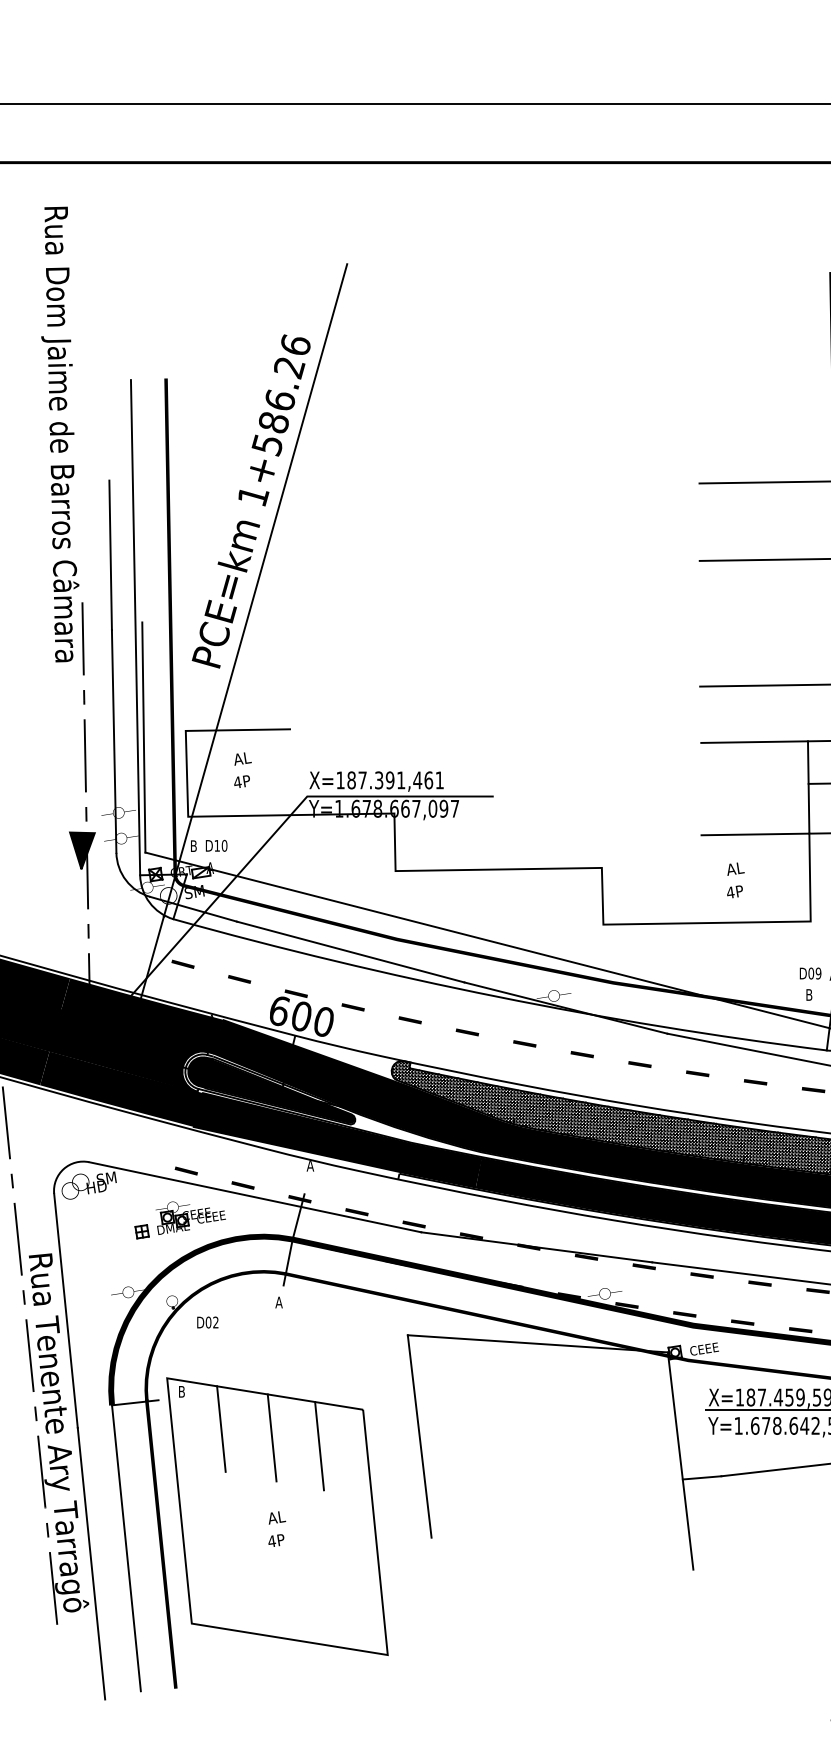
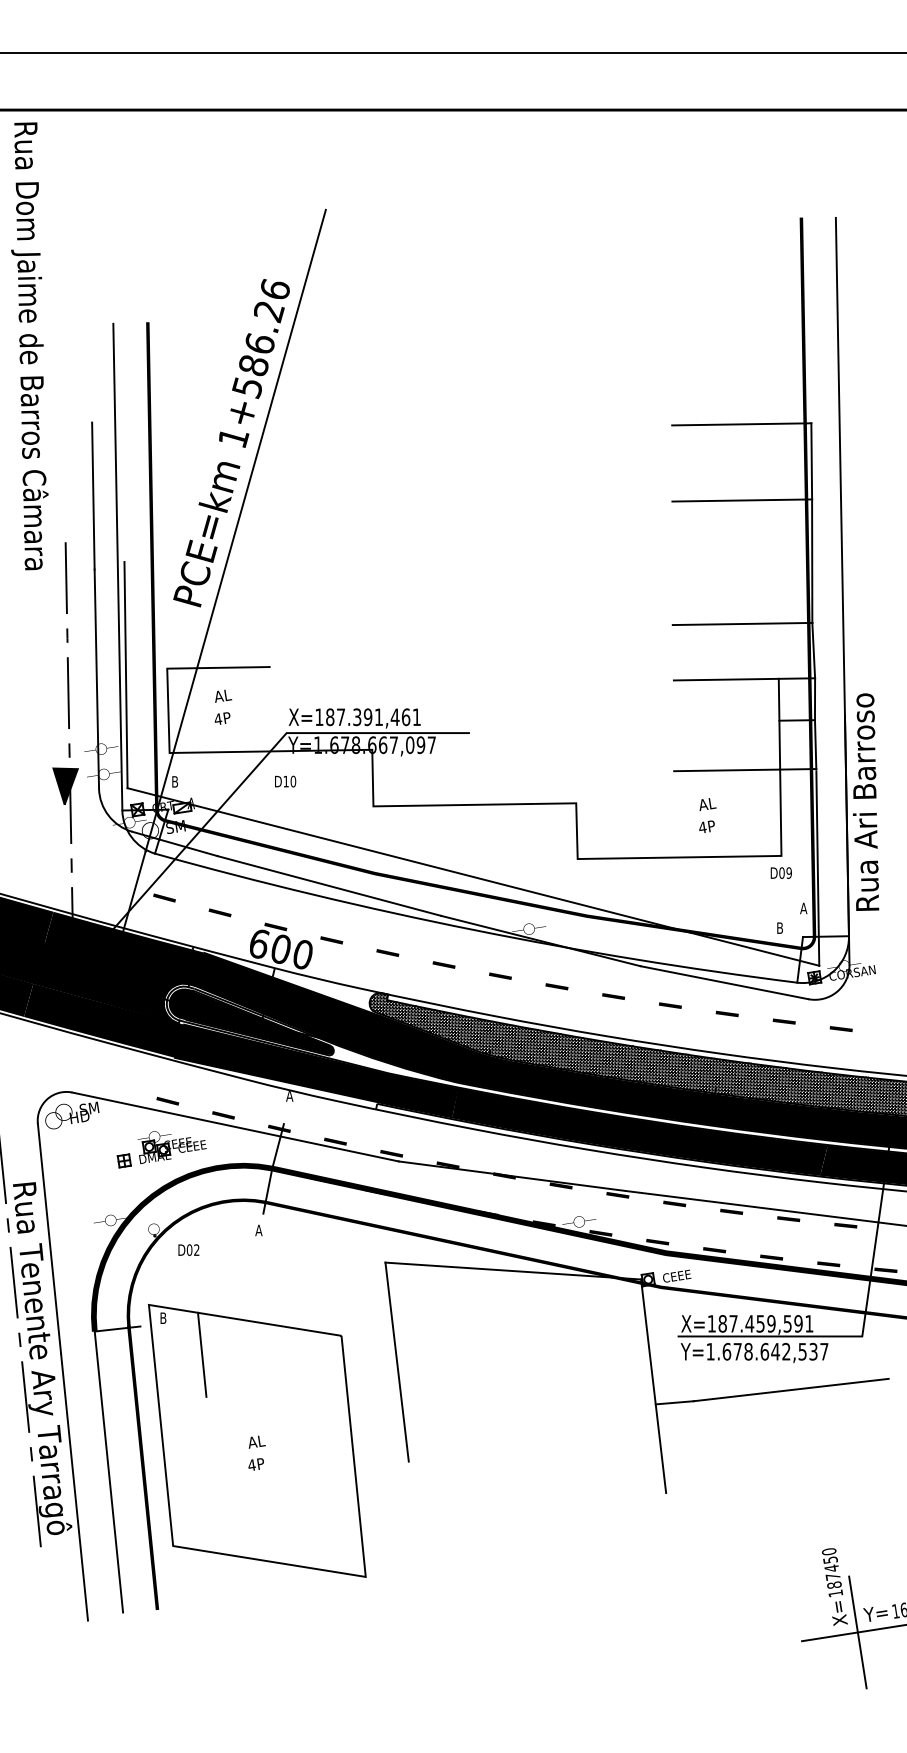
text: (59, 434) -> (29, 346), moved
text: (216, 845) -> (285, 781), moved
text: (809, 972) -> (780, 872), moved
line: (271, 1437) -> (251, 1363), removed
line: (319, 1446) -> (298, 1371), removed

